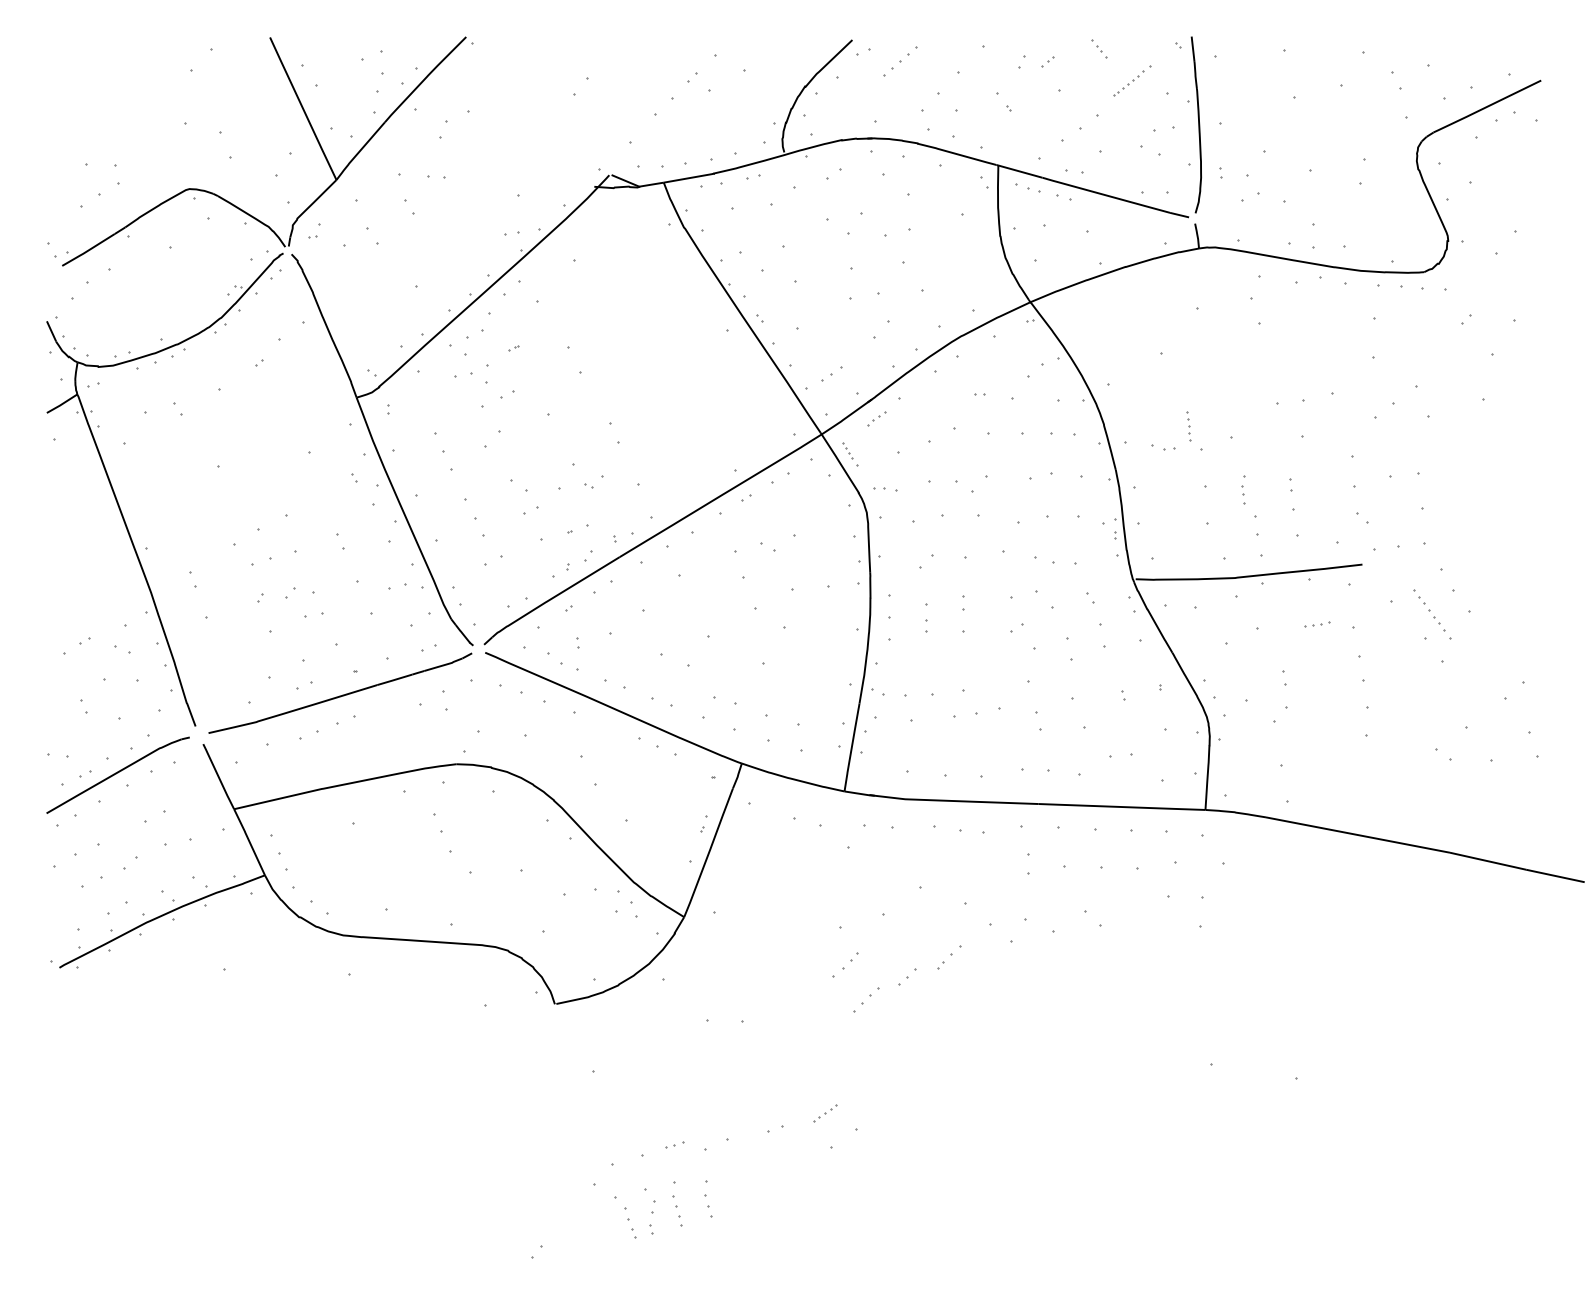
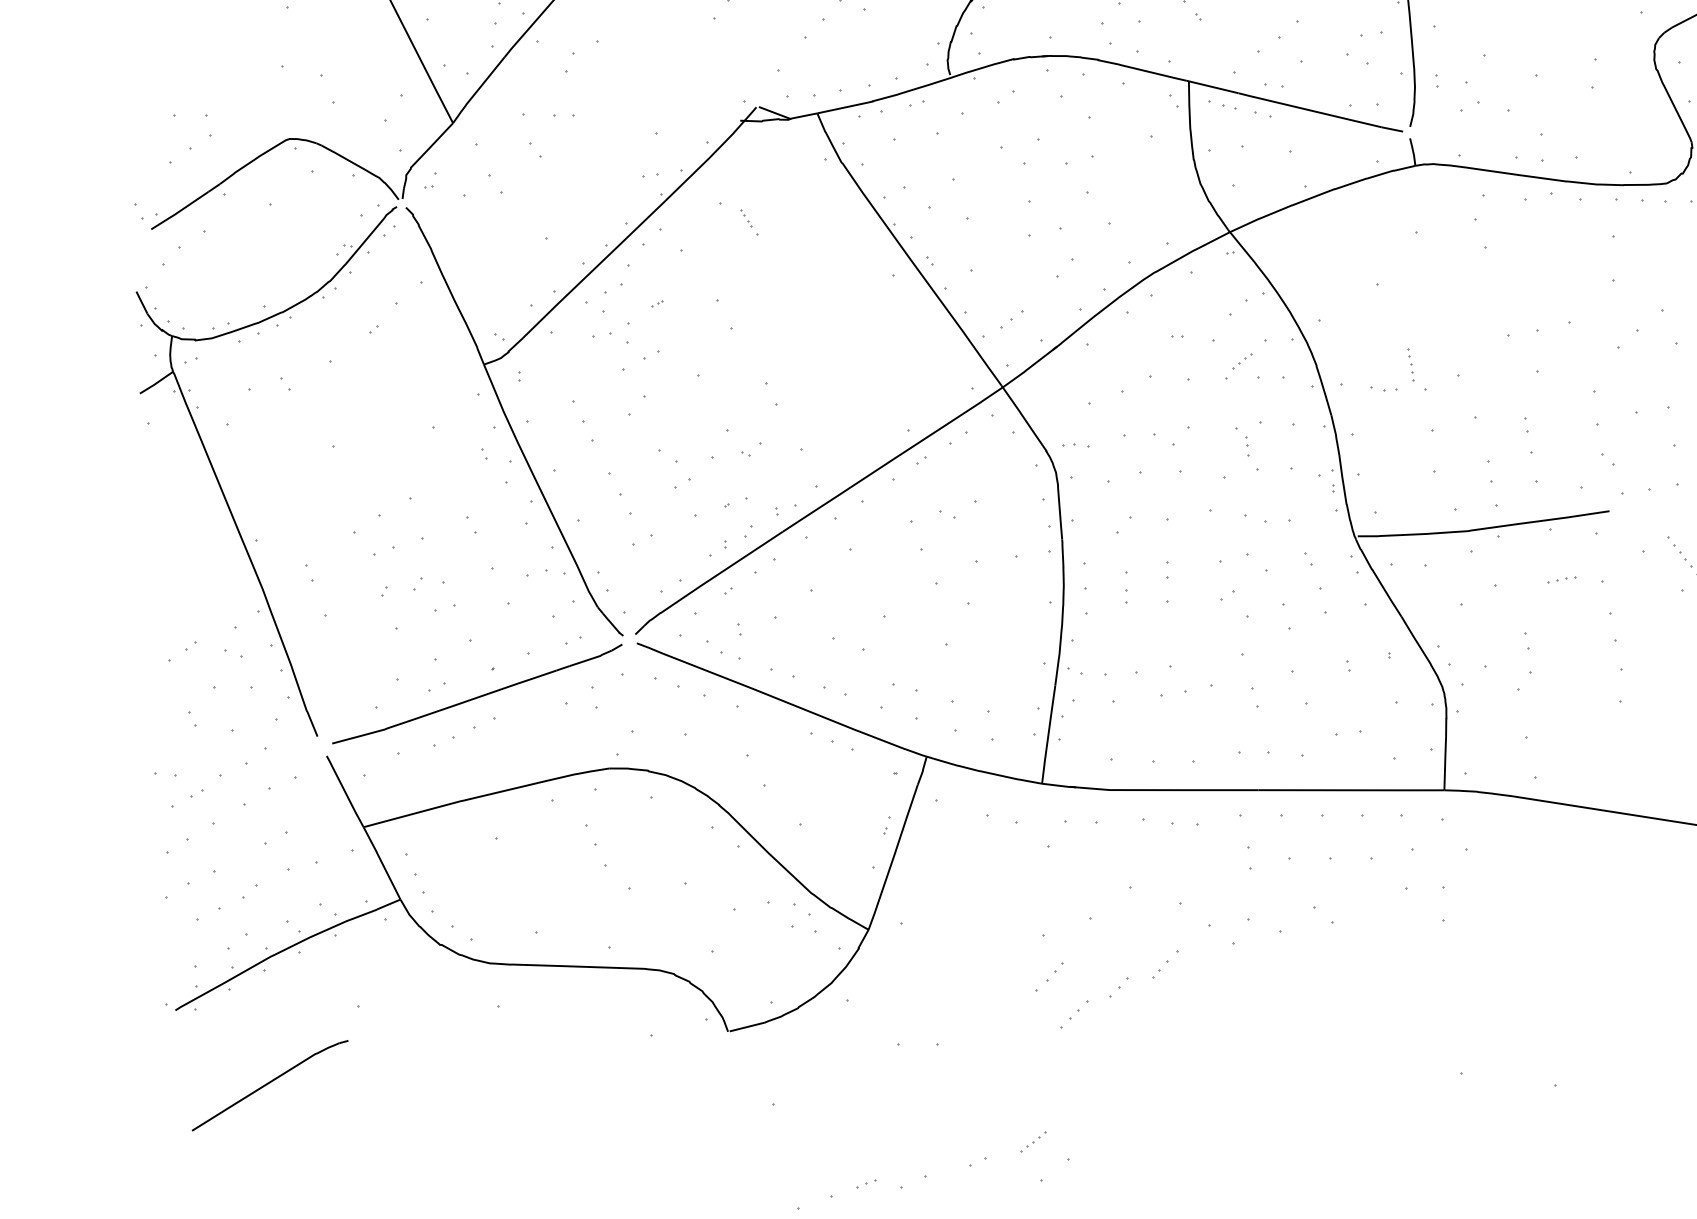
part: (876, 418) -> (1242, 361), moved
part: (850, 454) -> (749, 222), moved
part: (1243, 494) -> (1247, 445), moved
part: (117, 774) -> (269, 1084), moved

